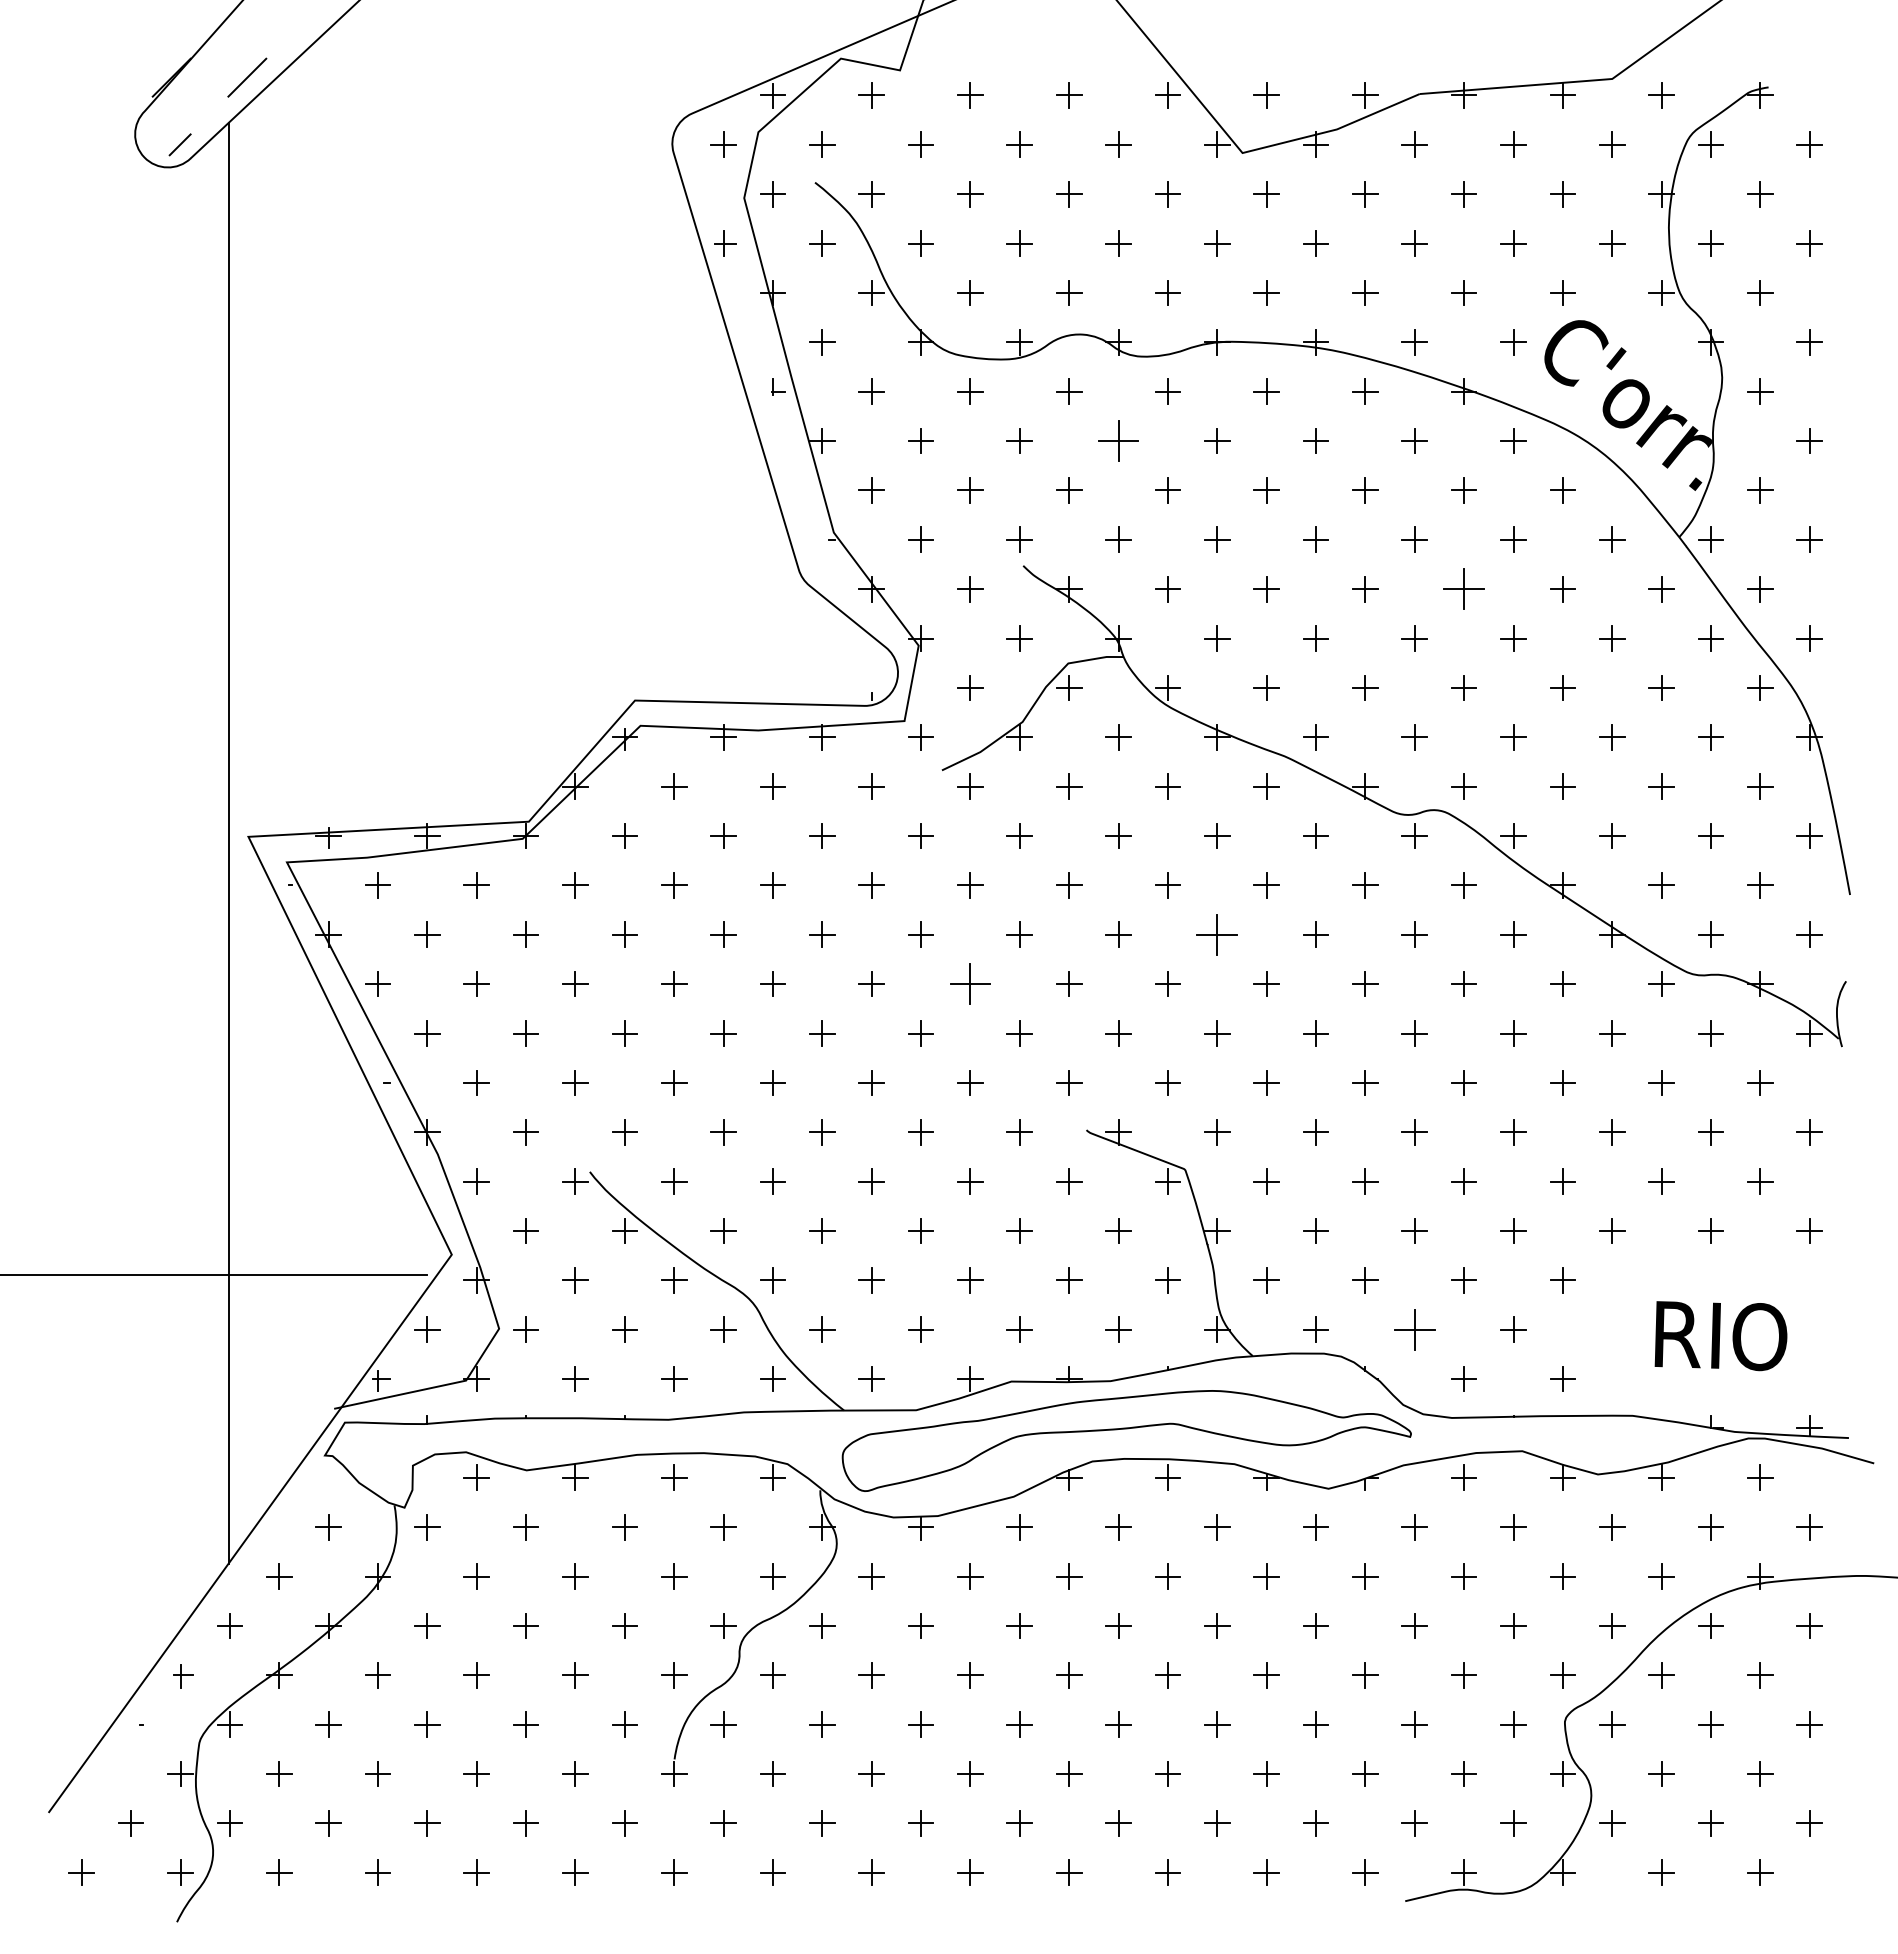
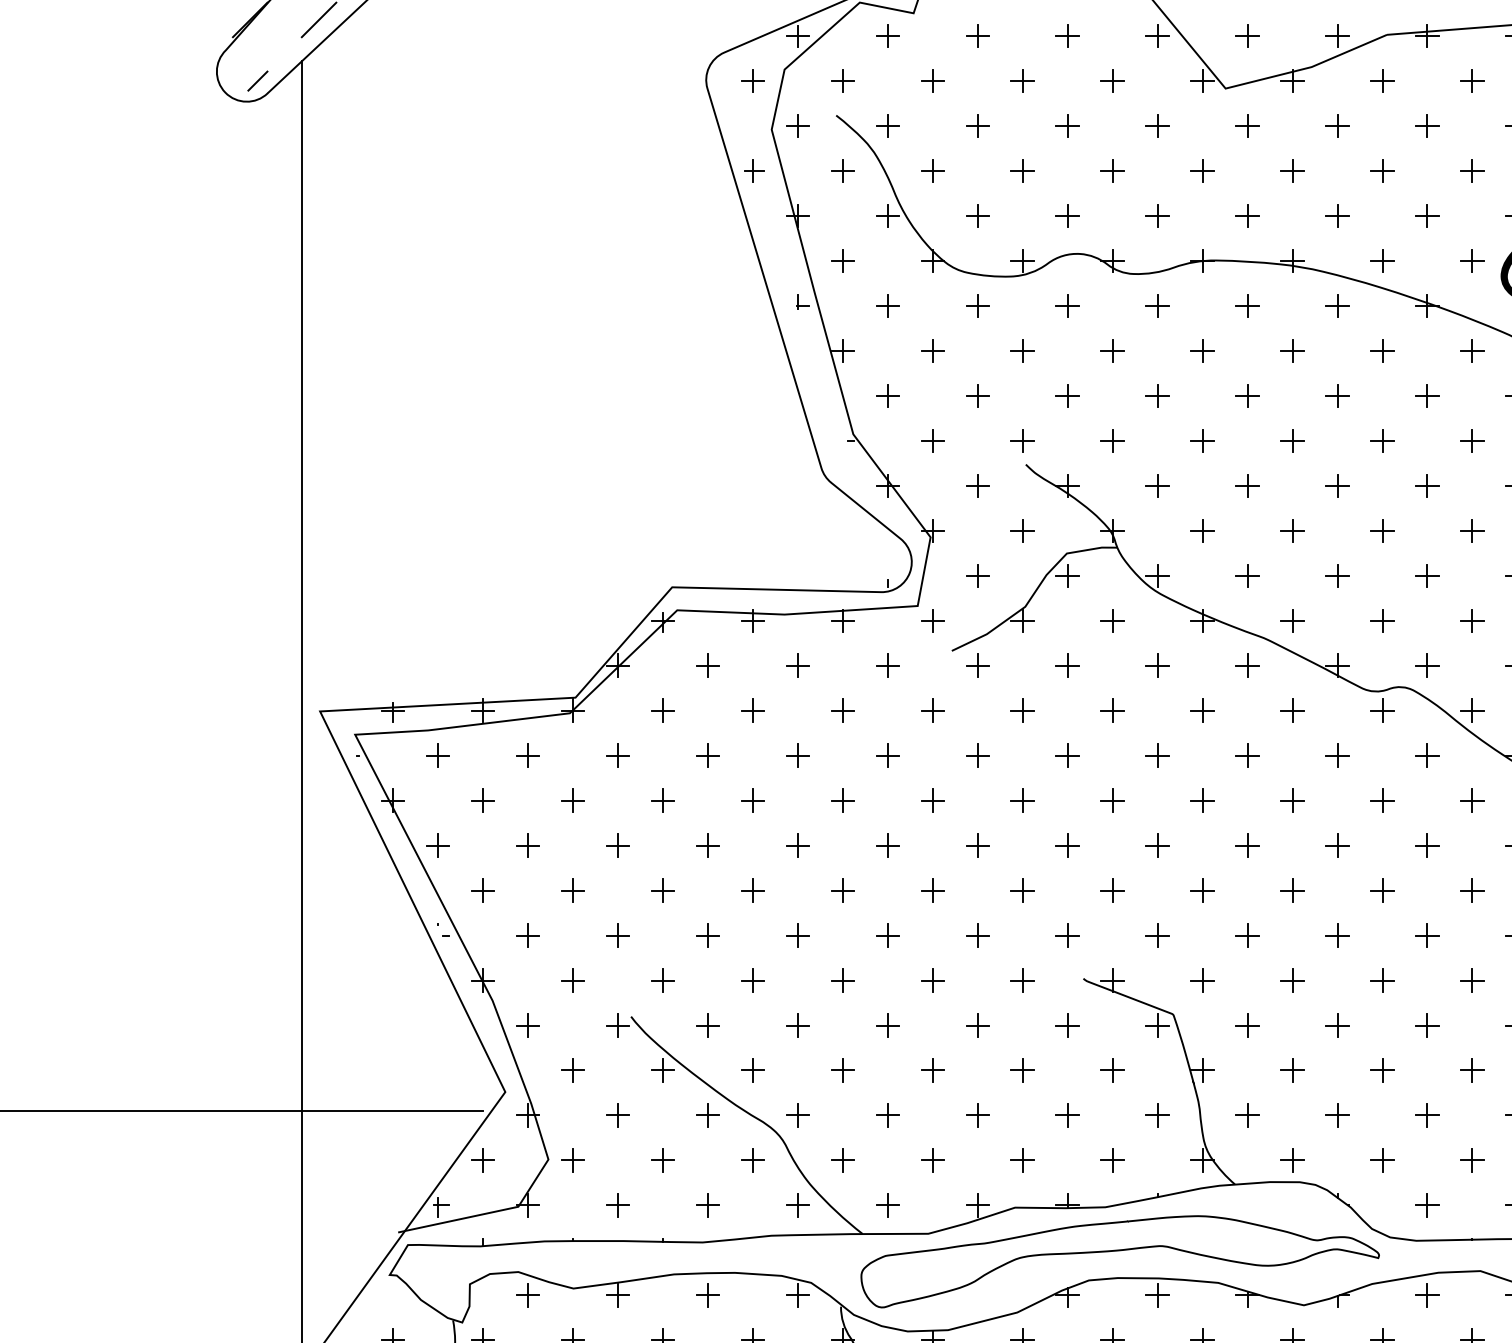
part: (1118, 440) -> (1112, 350), size x0.62
part: (1463, 589) -> (1426, 486), size x0.62
part: (1217, 934) -> (1202, 800), size x0.62
part: (970, 983) -> (977, 845), size x0.62
part: (1414, 1329) -> (1382, 1160), size x0.62

